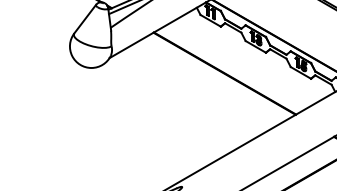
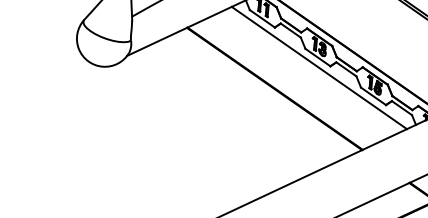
line: (257, 54) -> (319, 67), added

